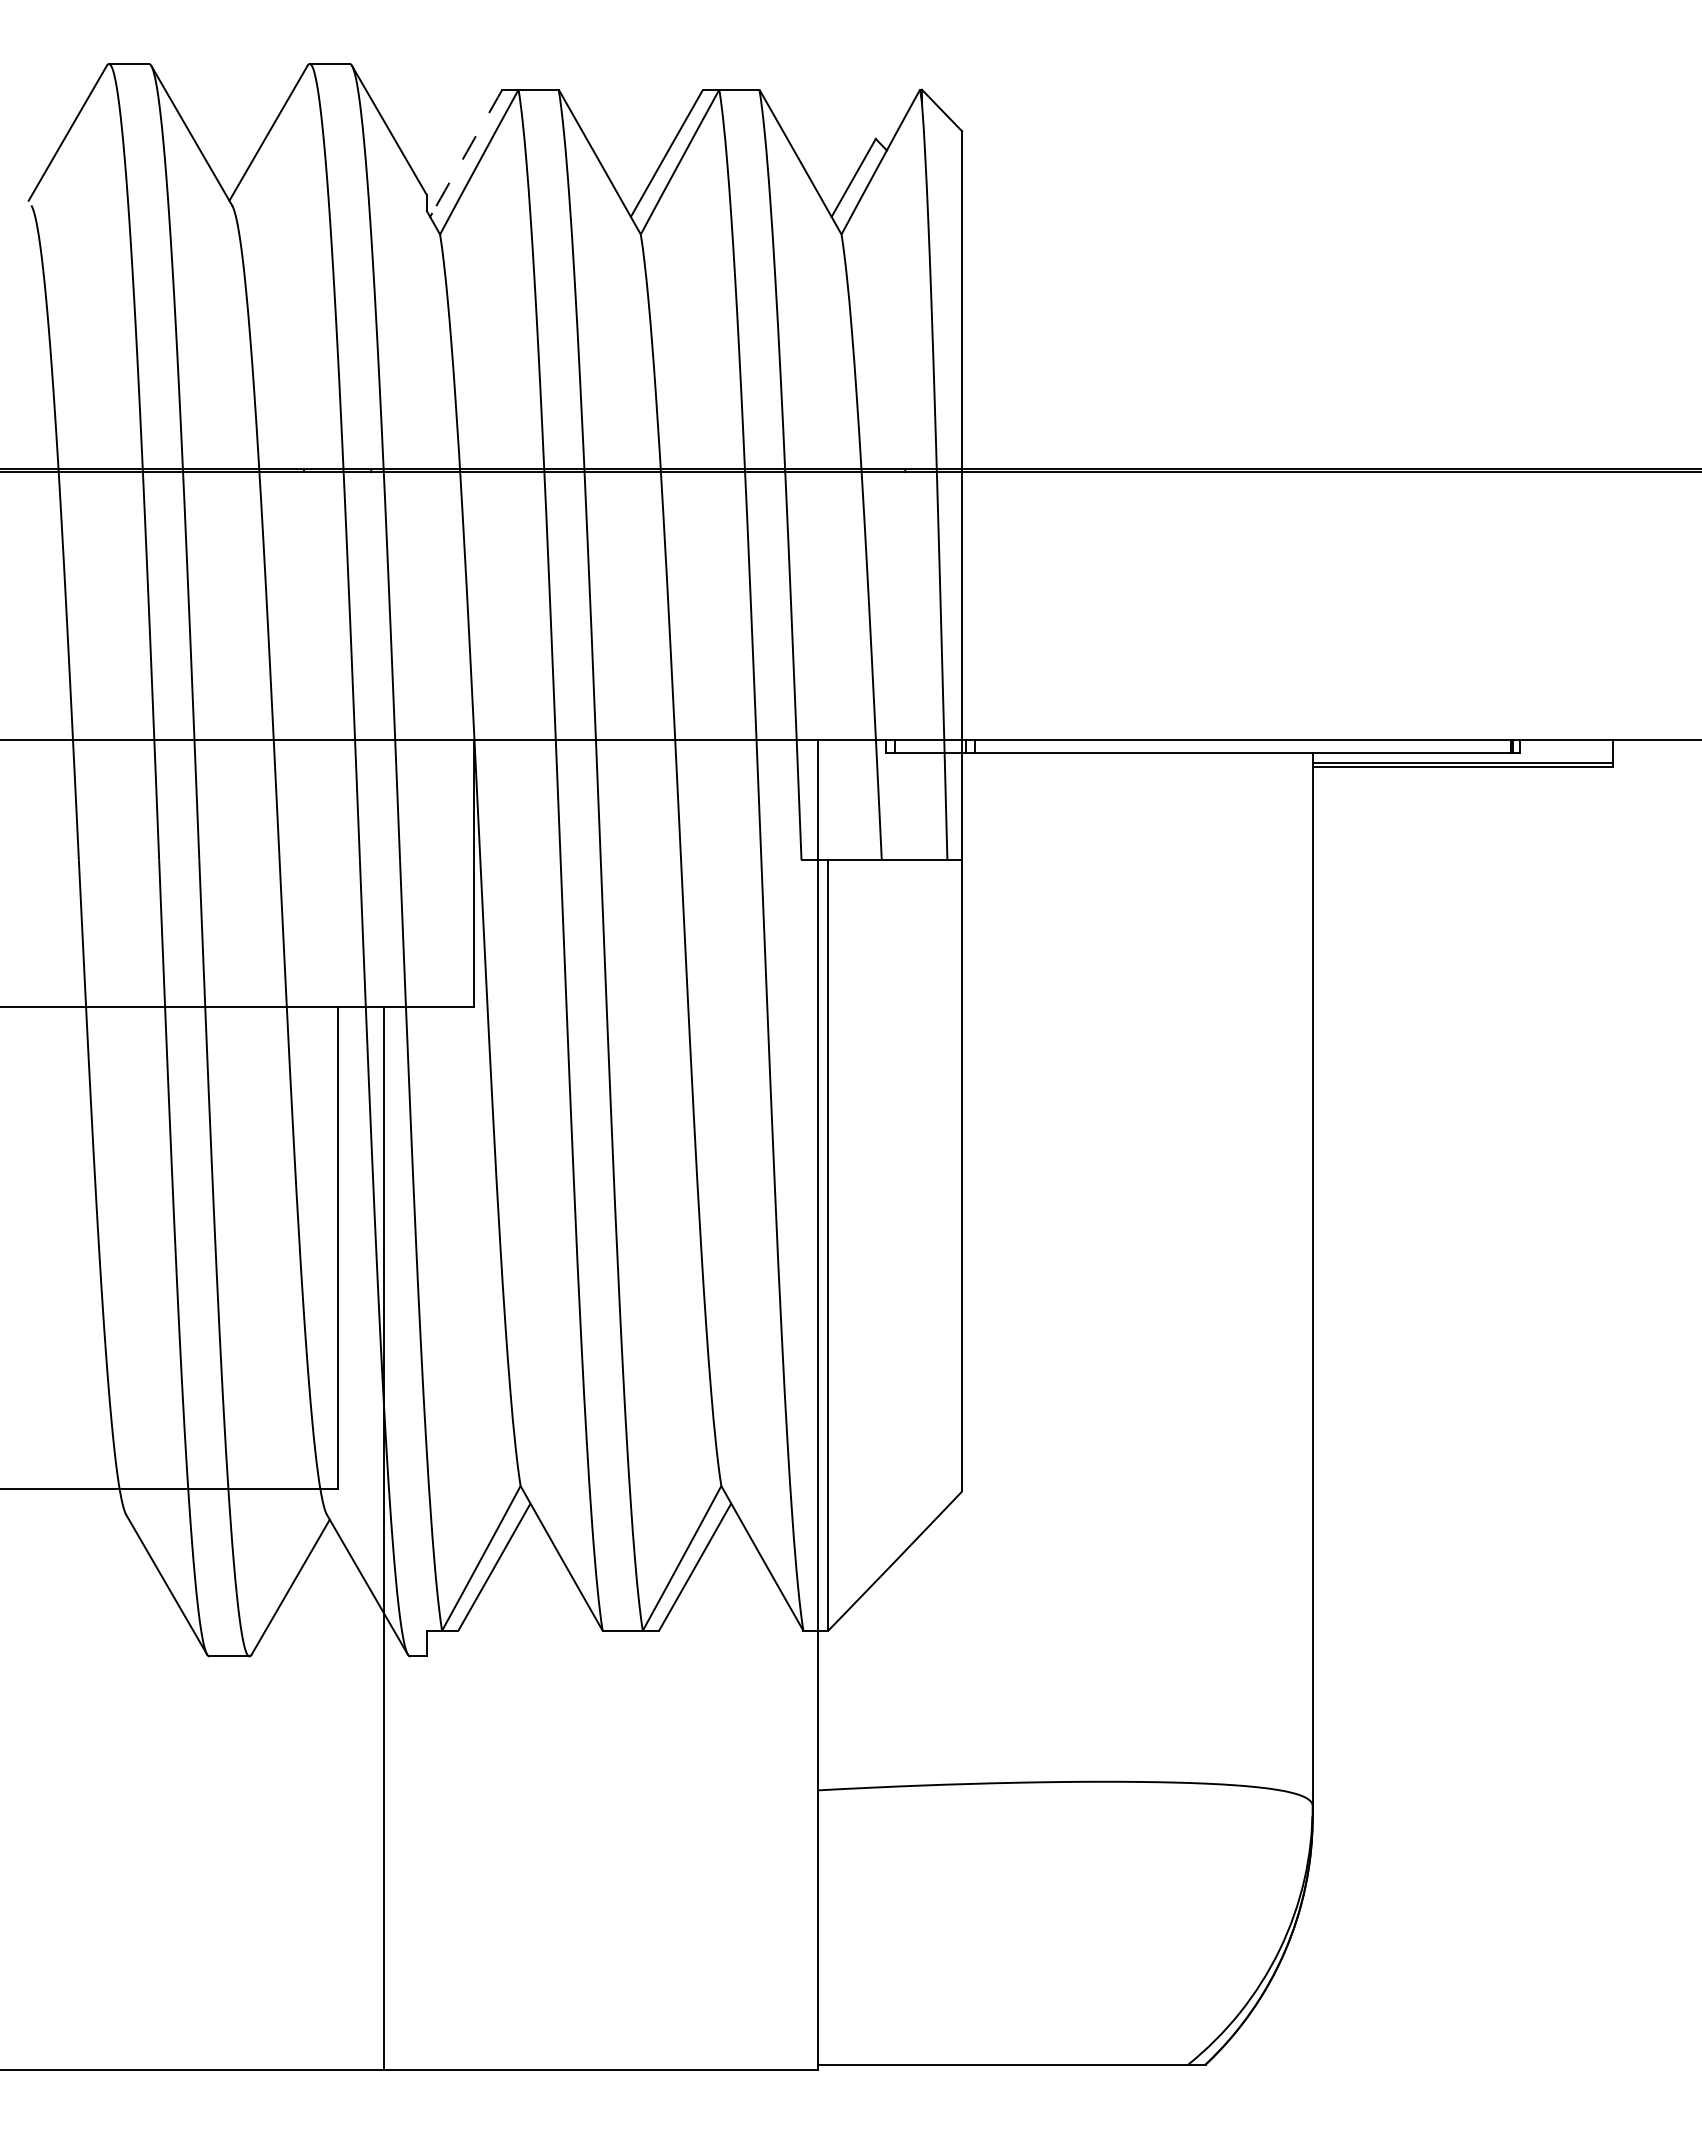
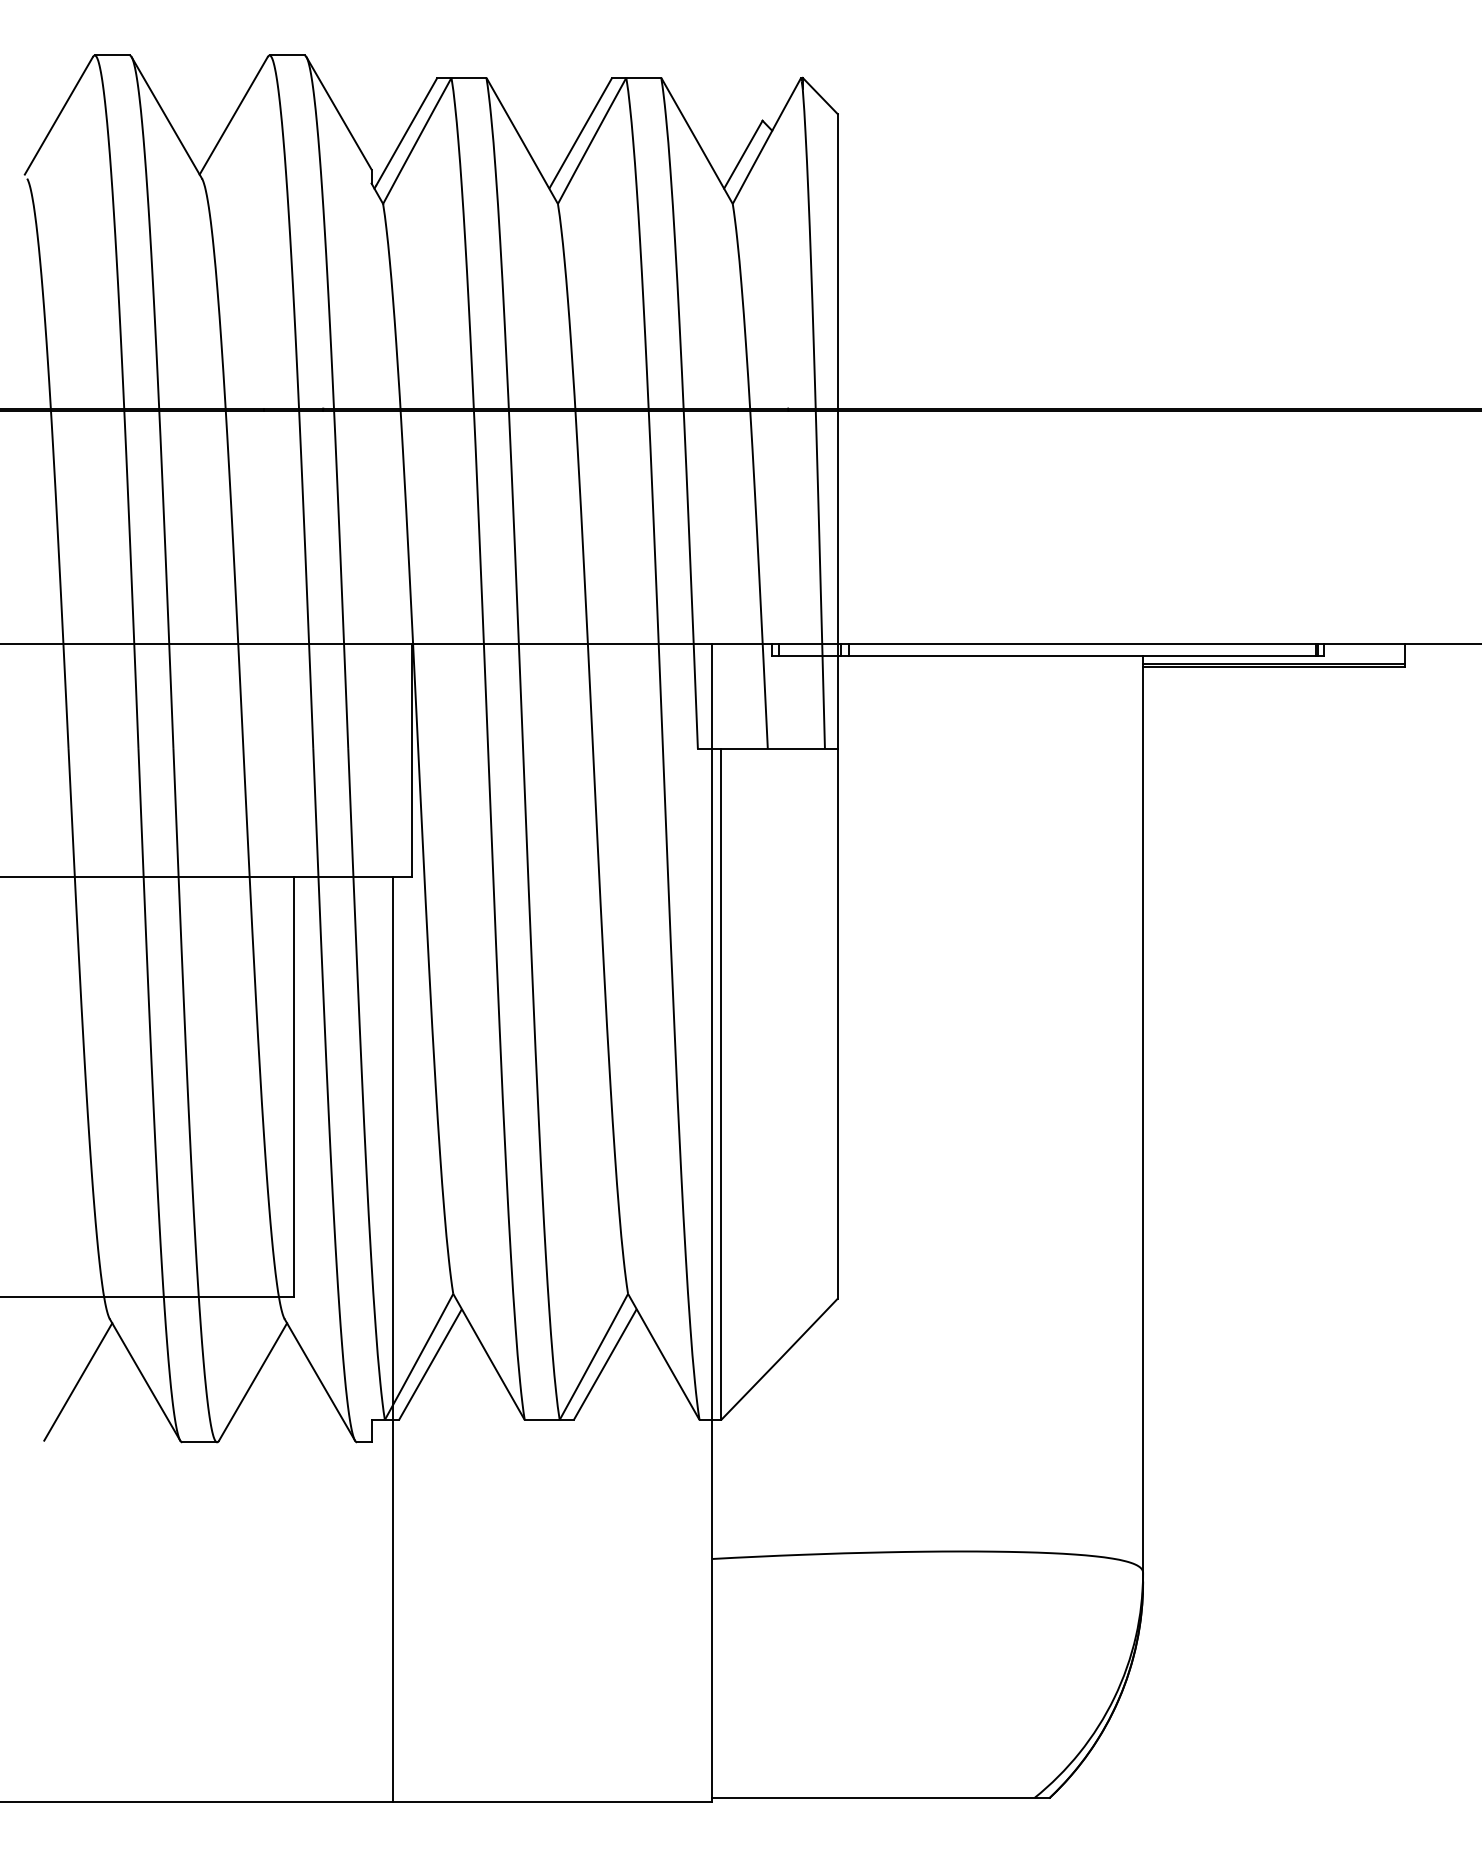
arc: (467, 151) -> (407, 131), dashed -> solid
line: (384, 1538) -> (393, 1339), moved
line: (90, 1586) -> (78, 1381), added

